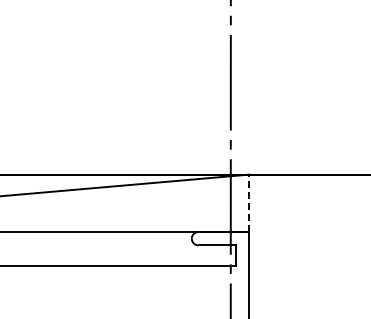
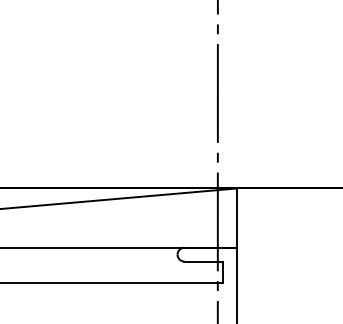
line: (249, 203) -> (237, 218), dashed -> solid

